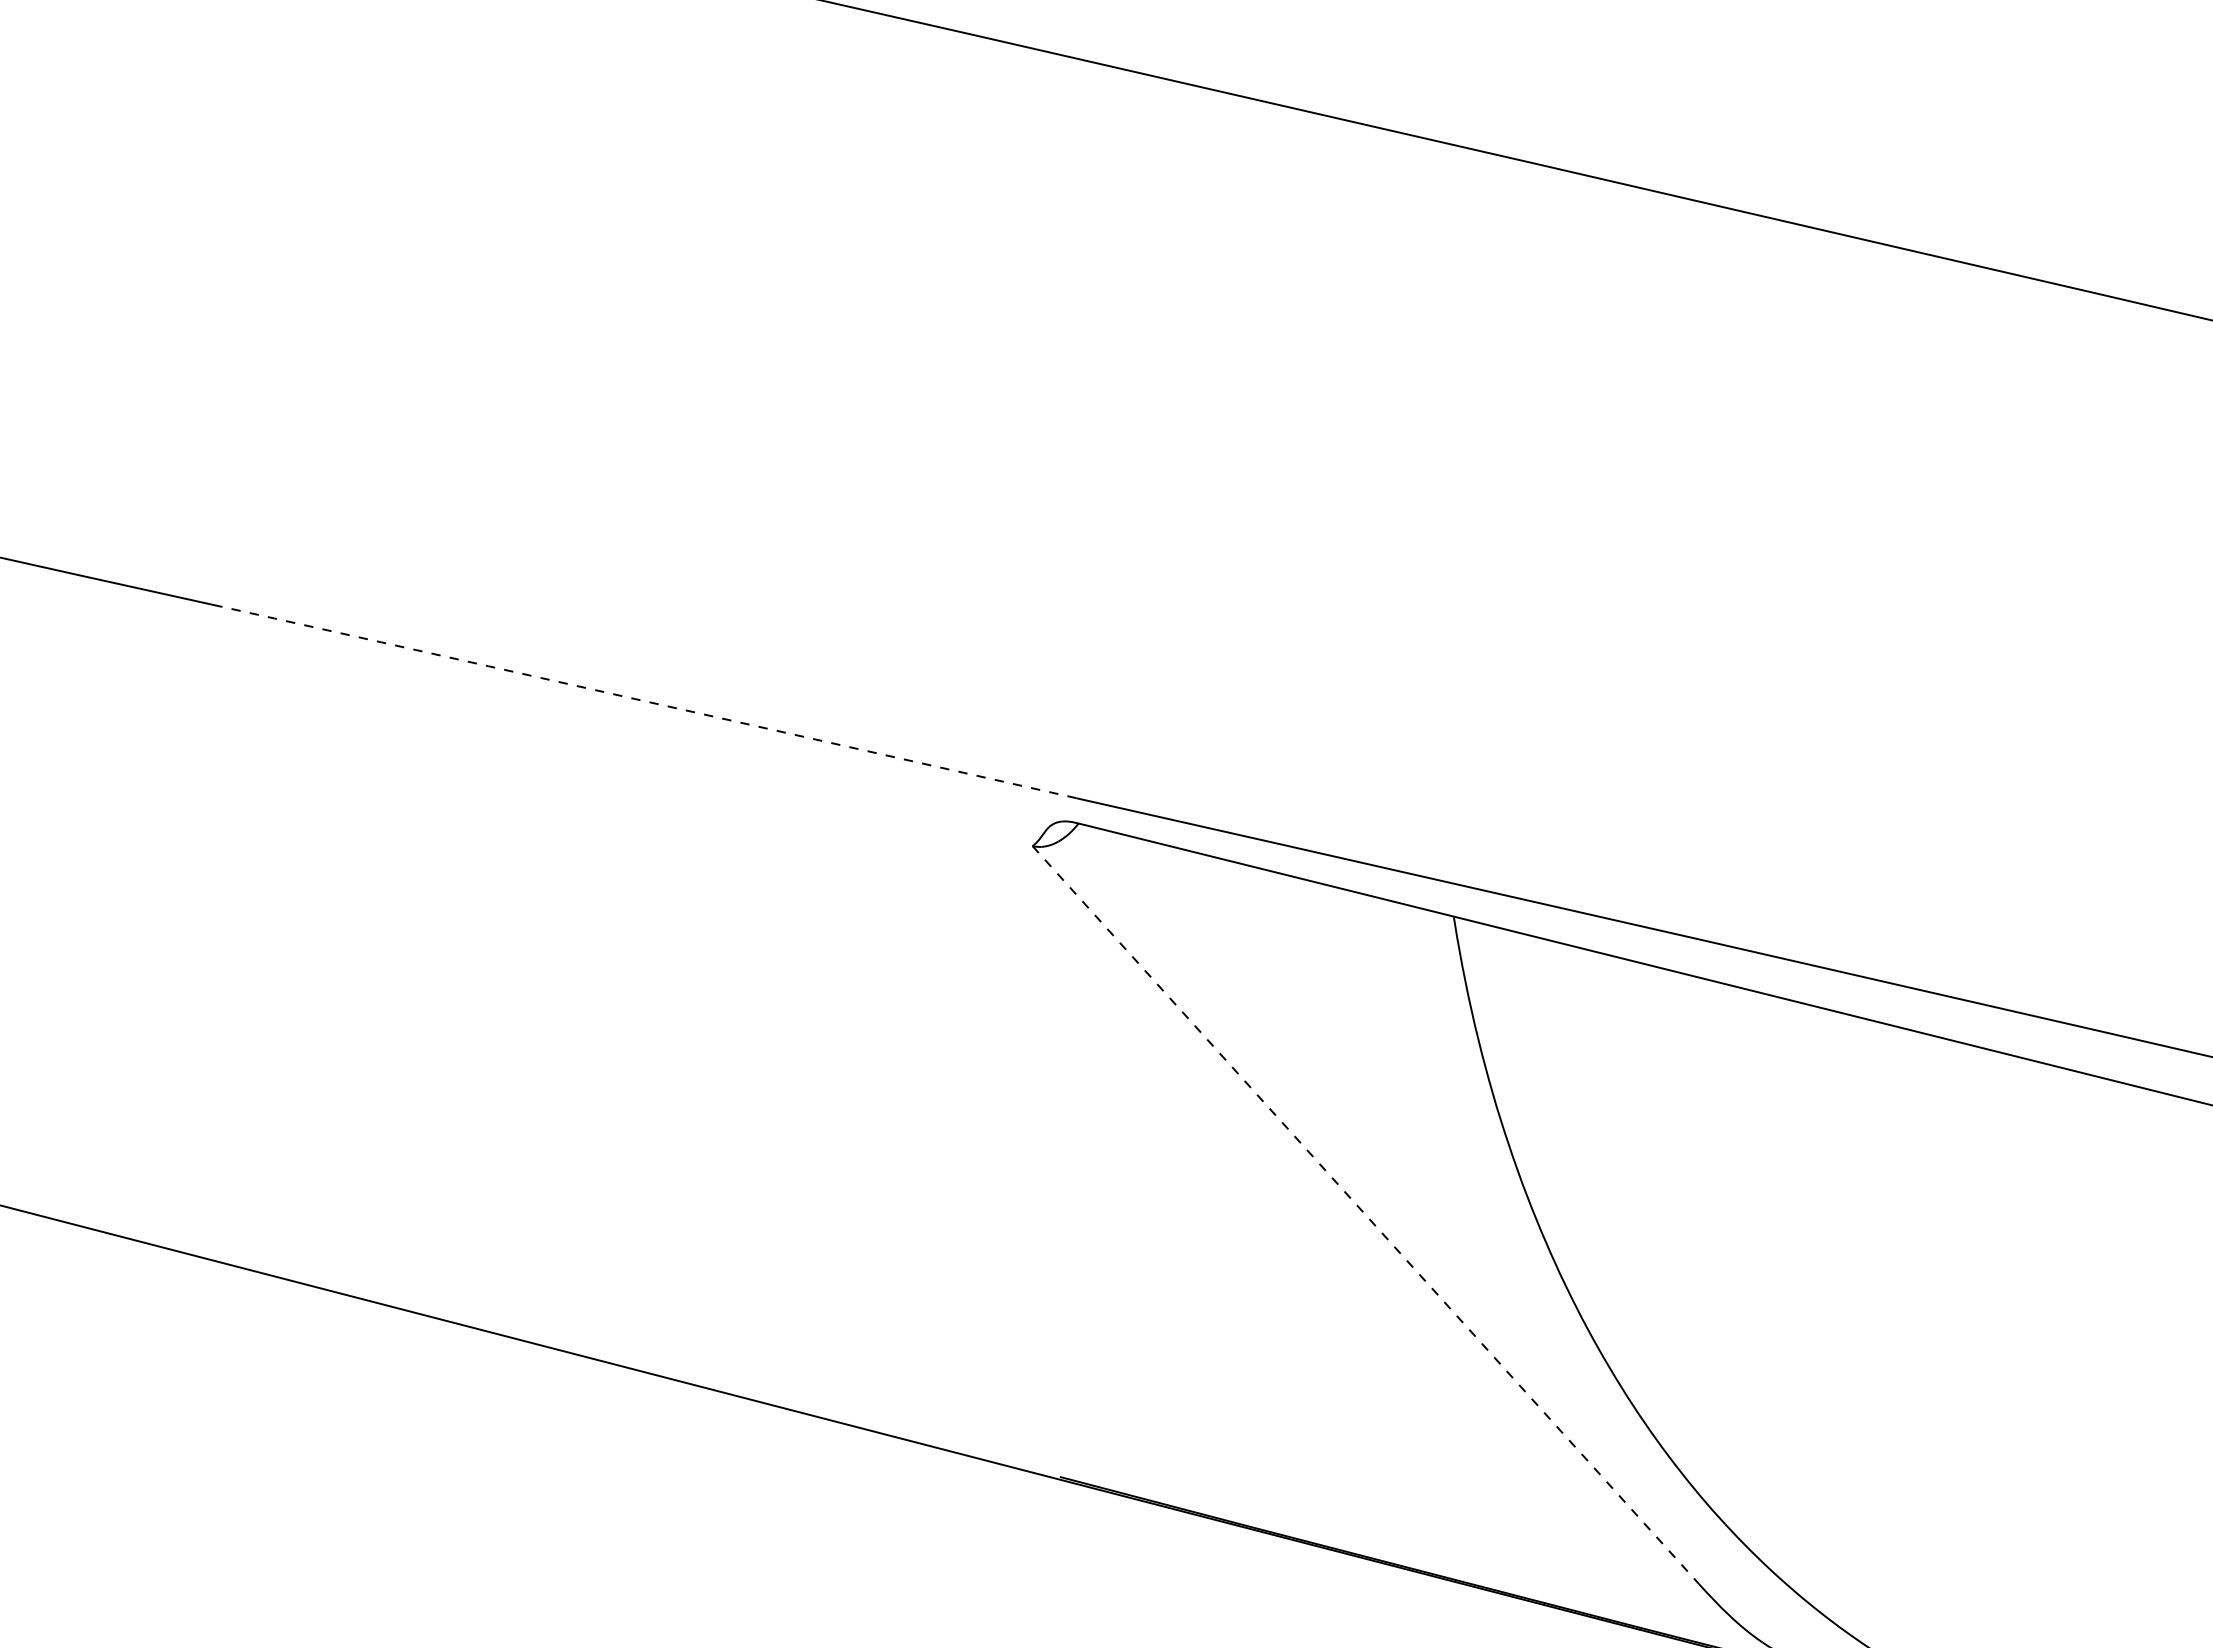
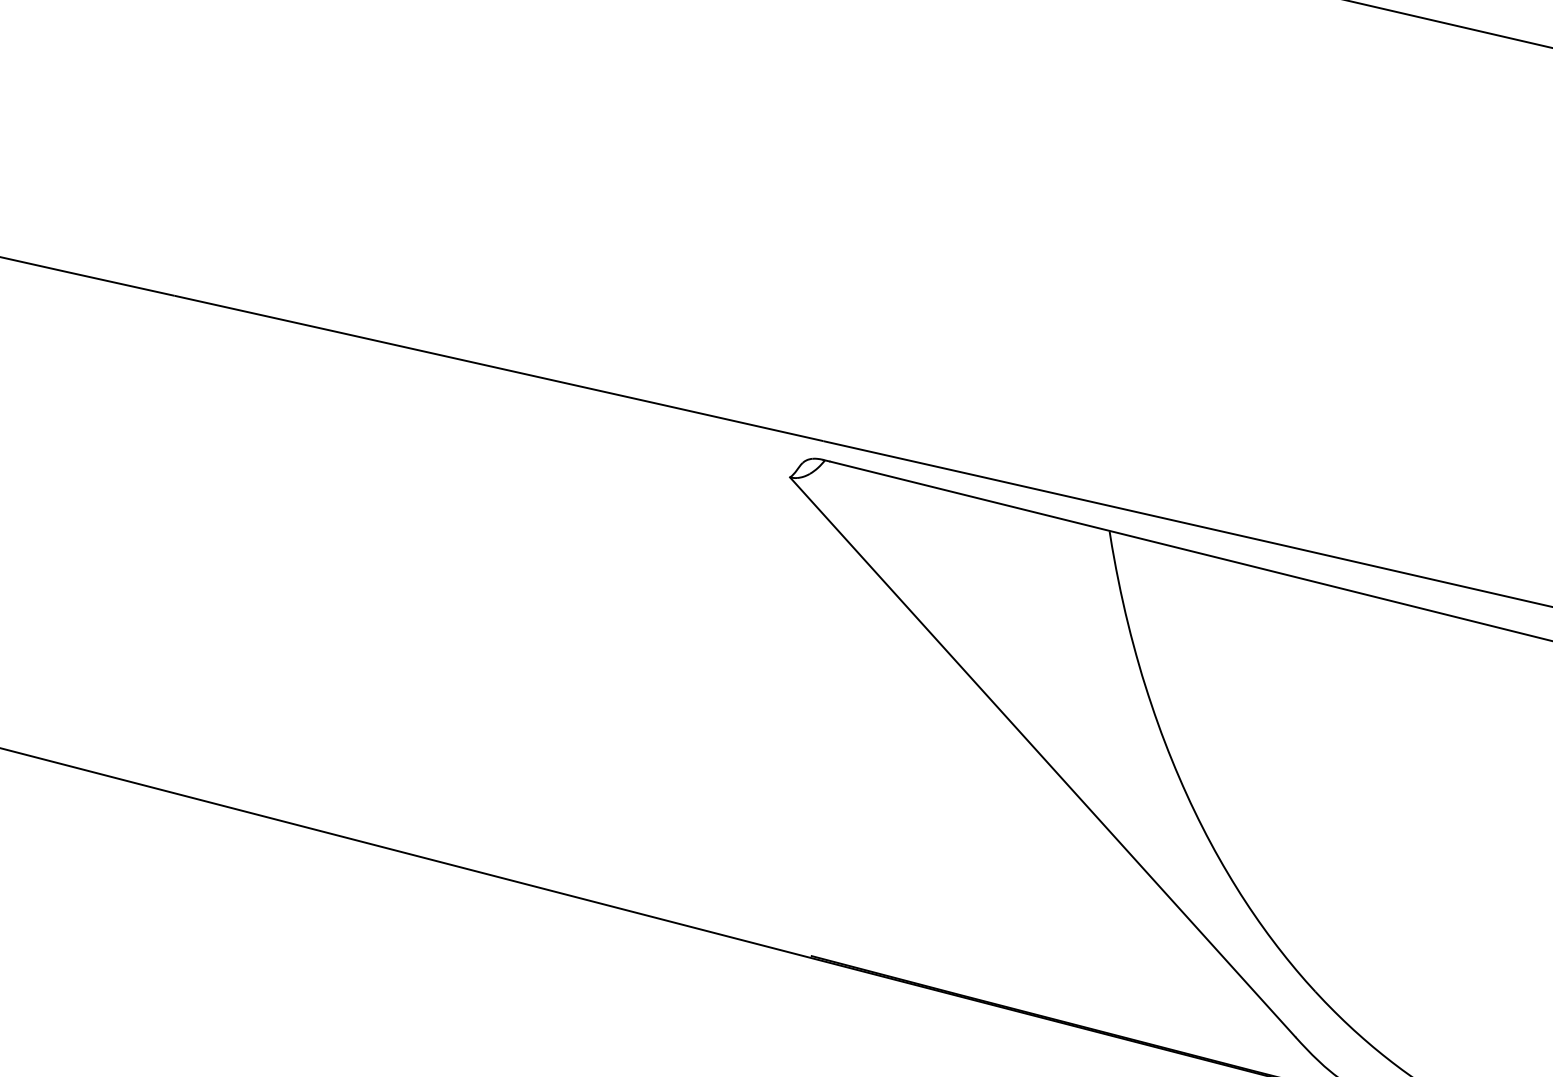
arc: (648, 702) -> (498, 368), dashed -> solid
line: (1366, 1215) -> (1043, 757), dashed -> solid

